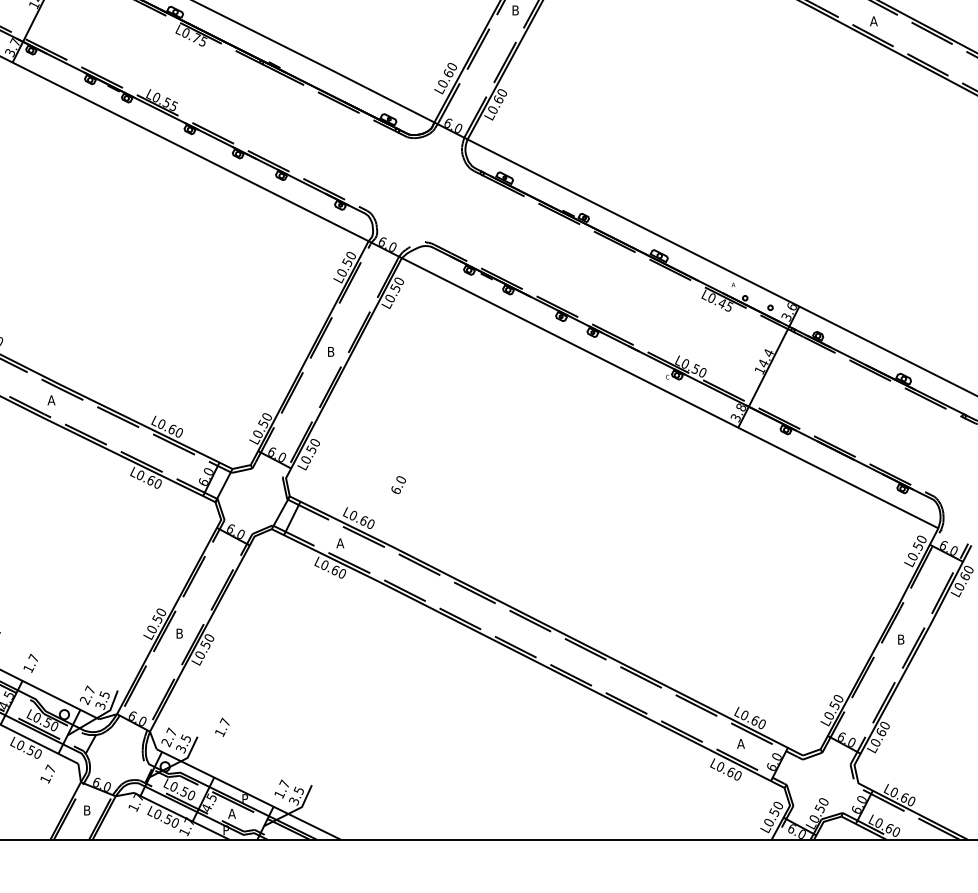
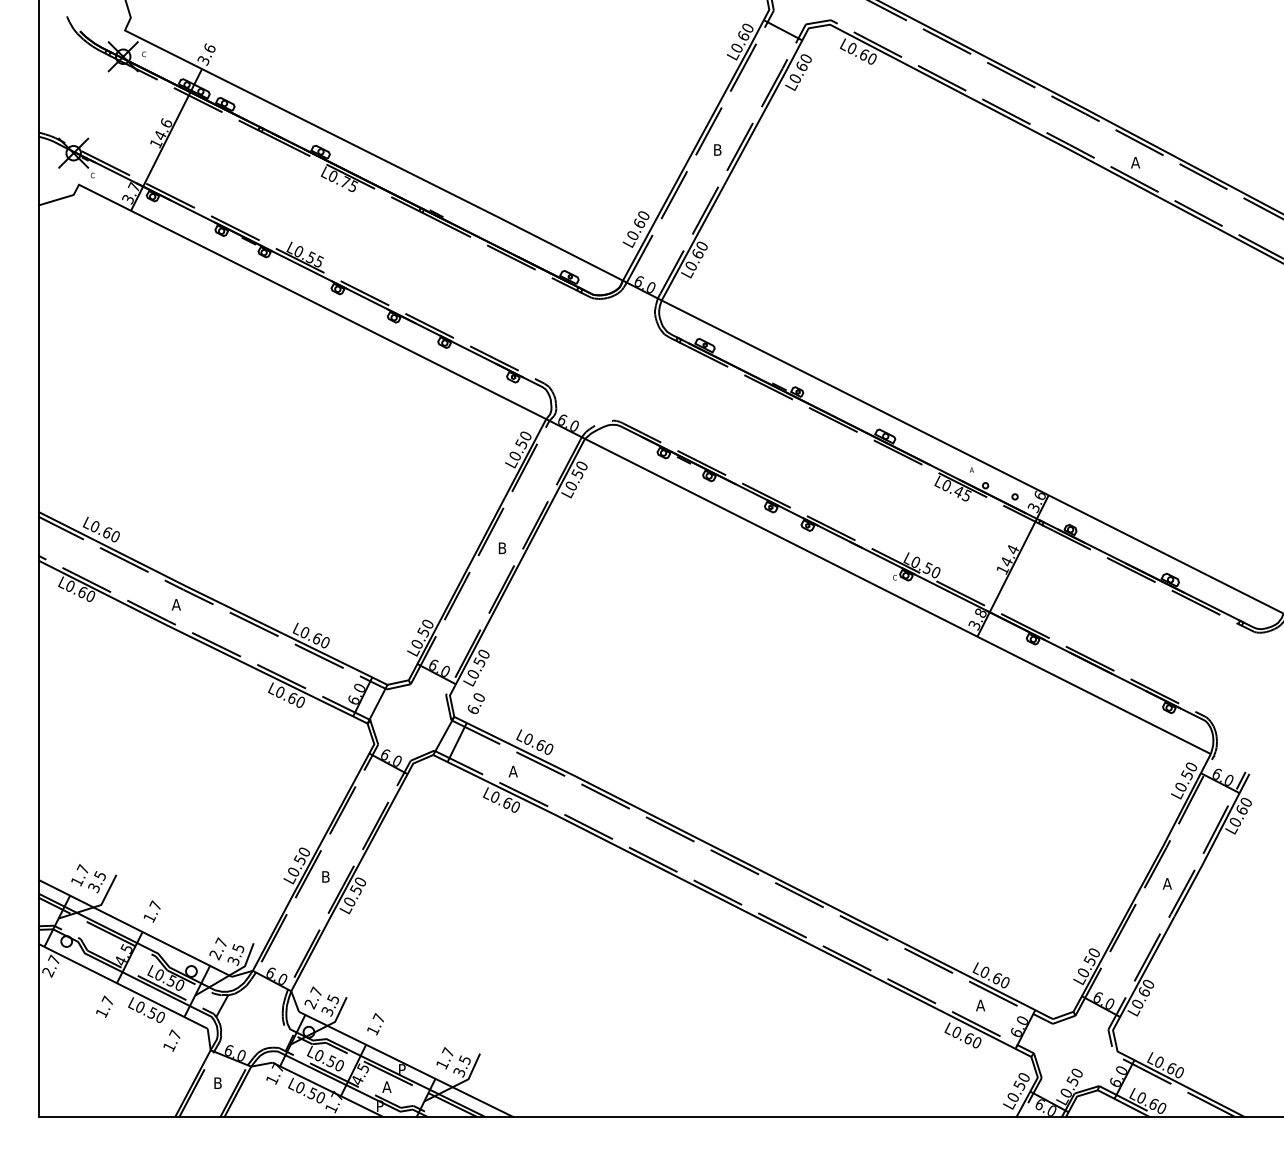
text: (397, 484) -> (475, 703), moved
text: (900, 639) -> (1166, 883), B -> A
text: (222, 727) -> (375, 1024), moved

